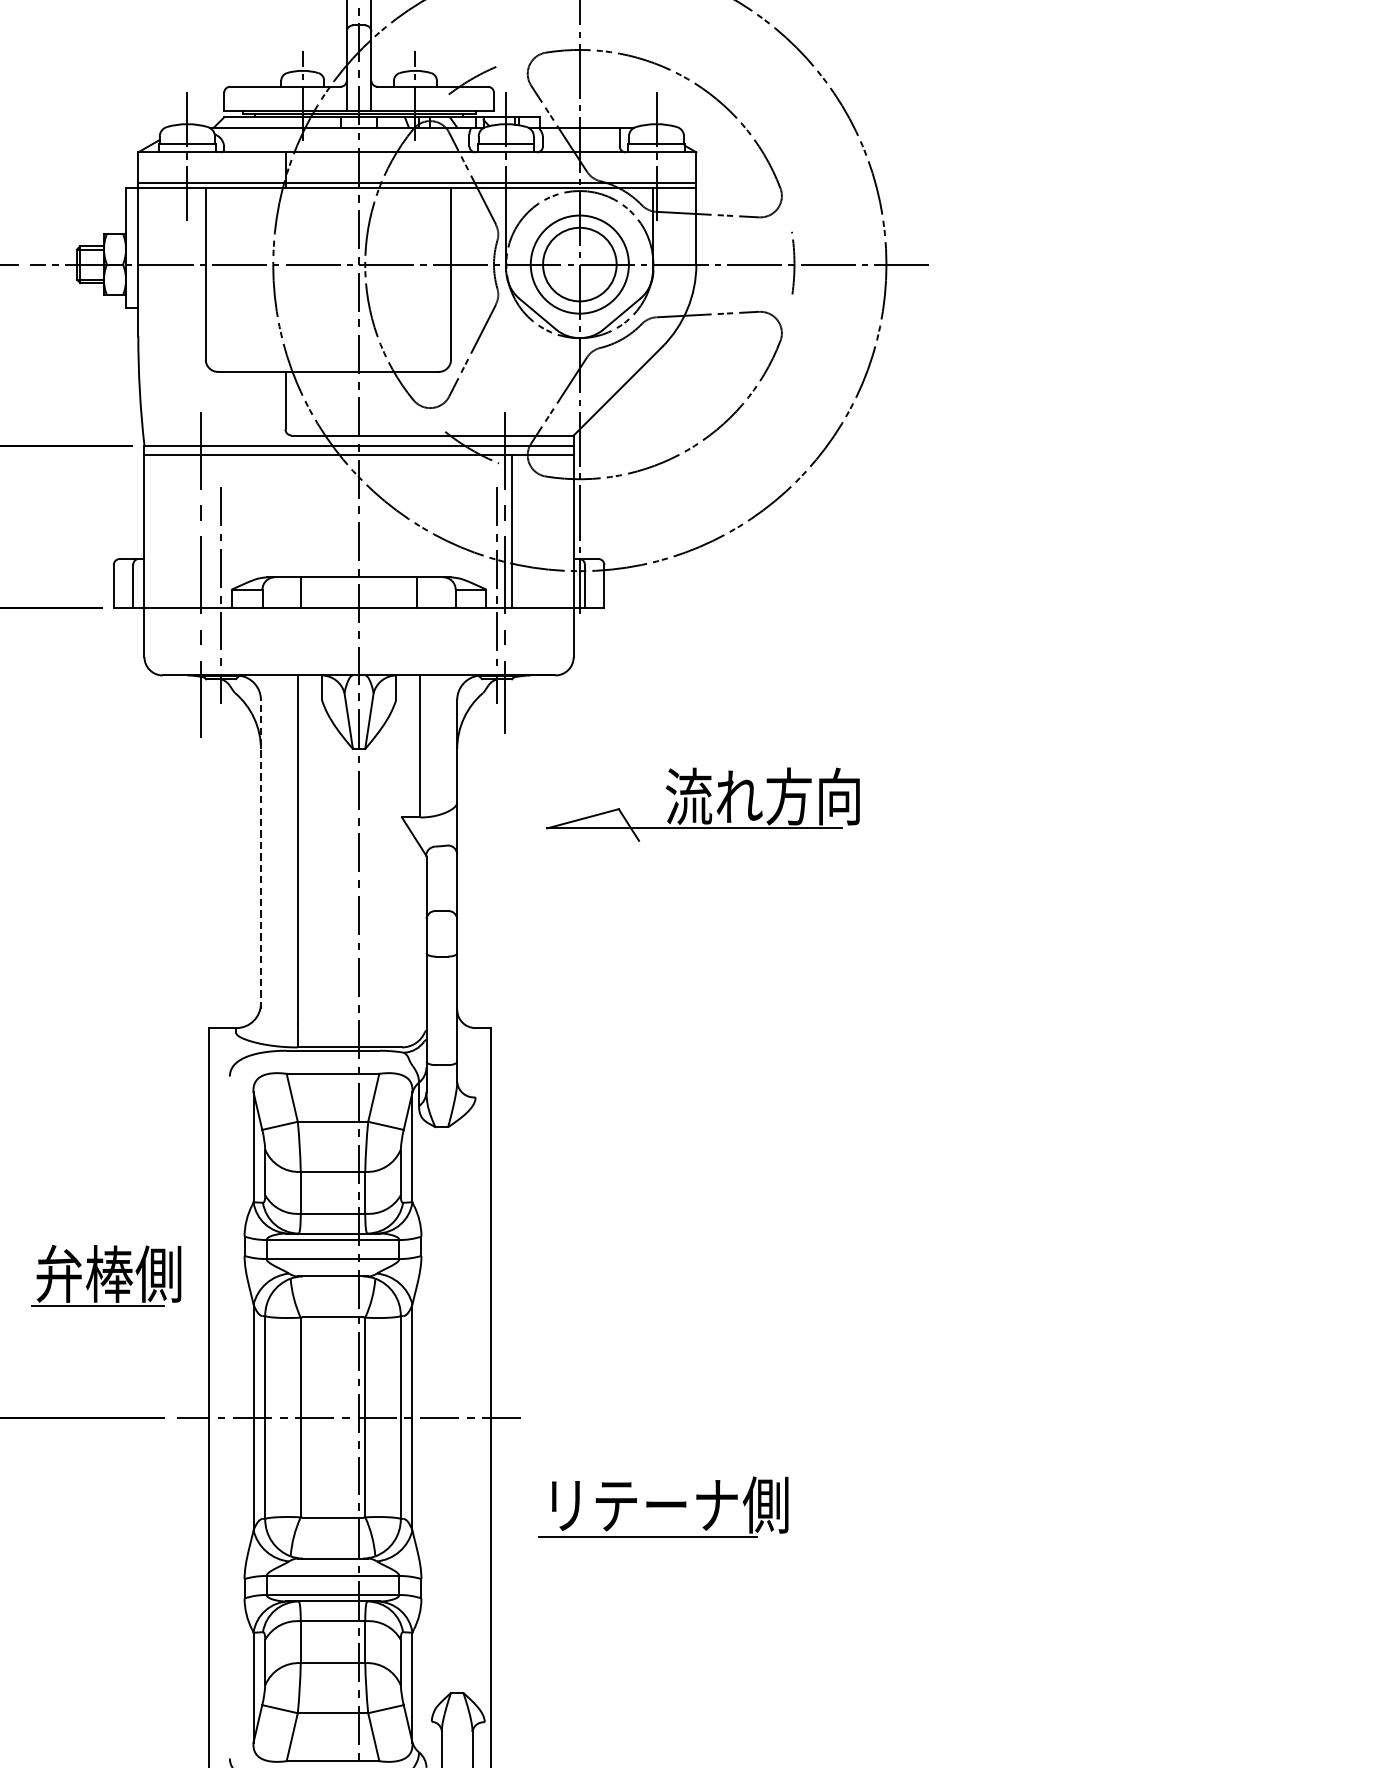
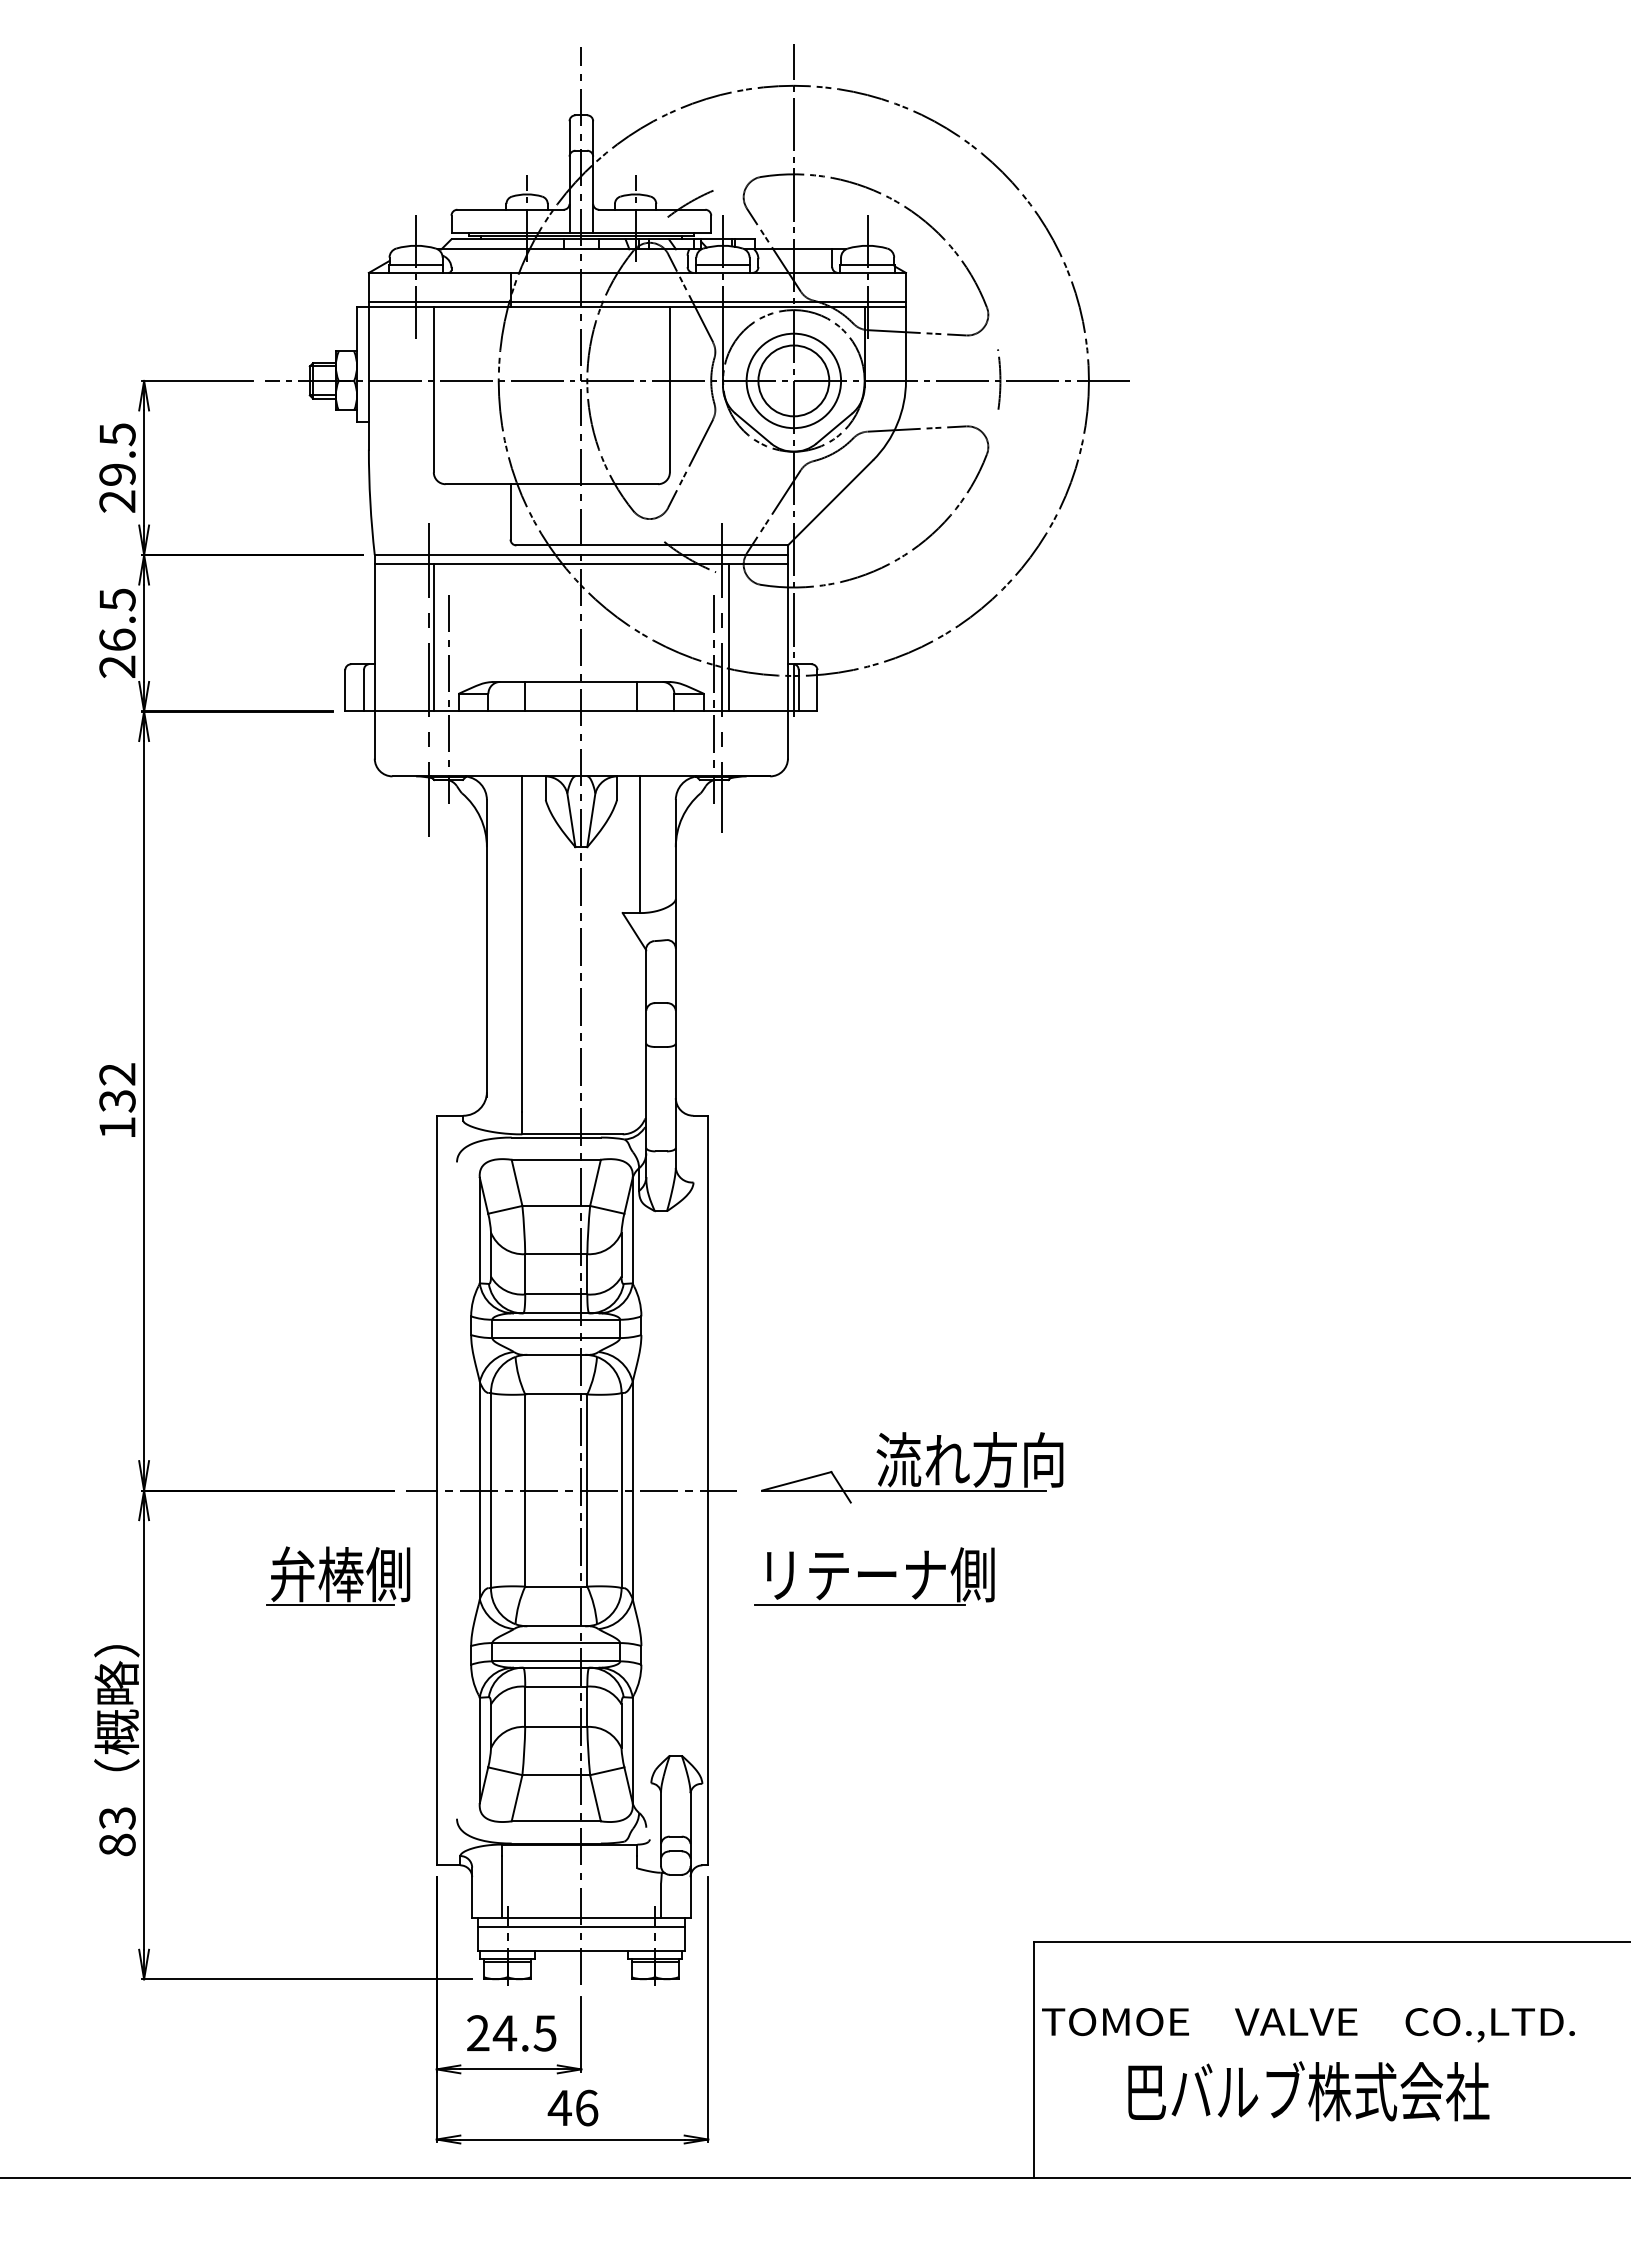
line: (205, 531) -> (433, 637), added
part: (703, 804) -> (912, 1467), moved
line: (260, 854) -> (486, 948), dashed -> solid
part: (106, 1275) -> (338, 1575), moved

